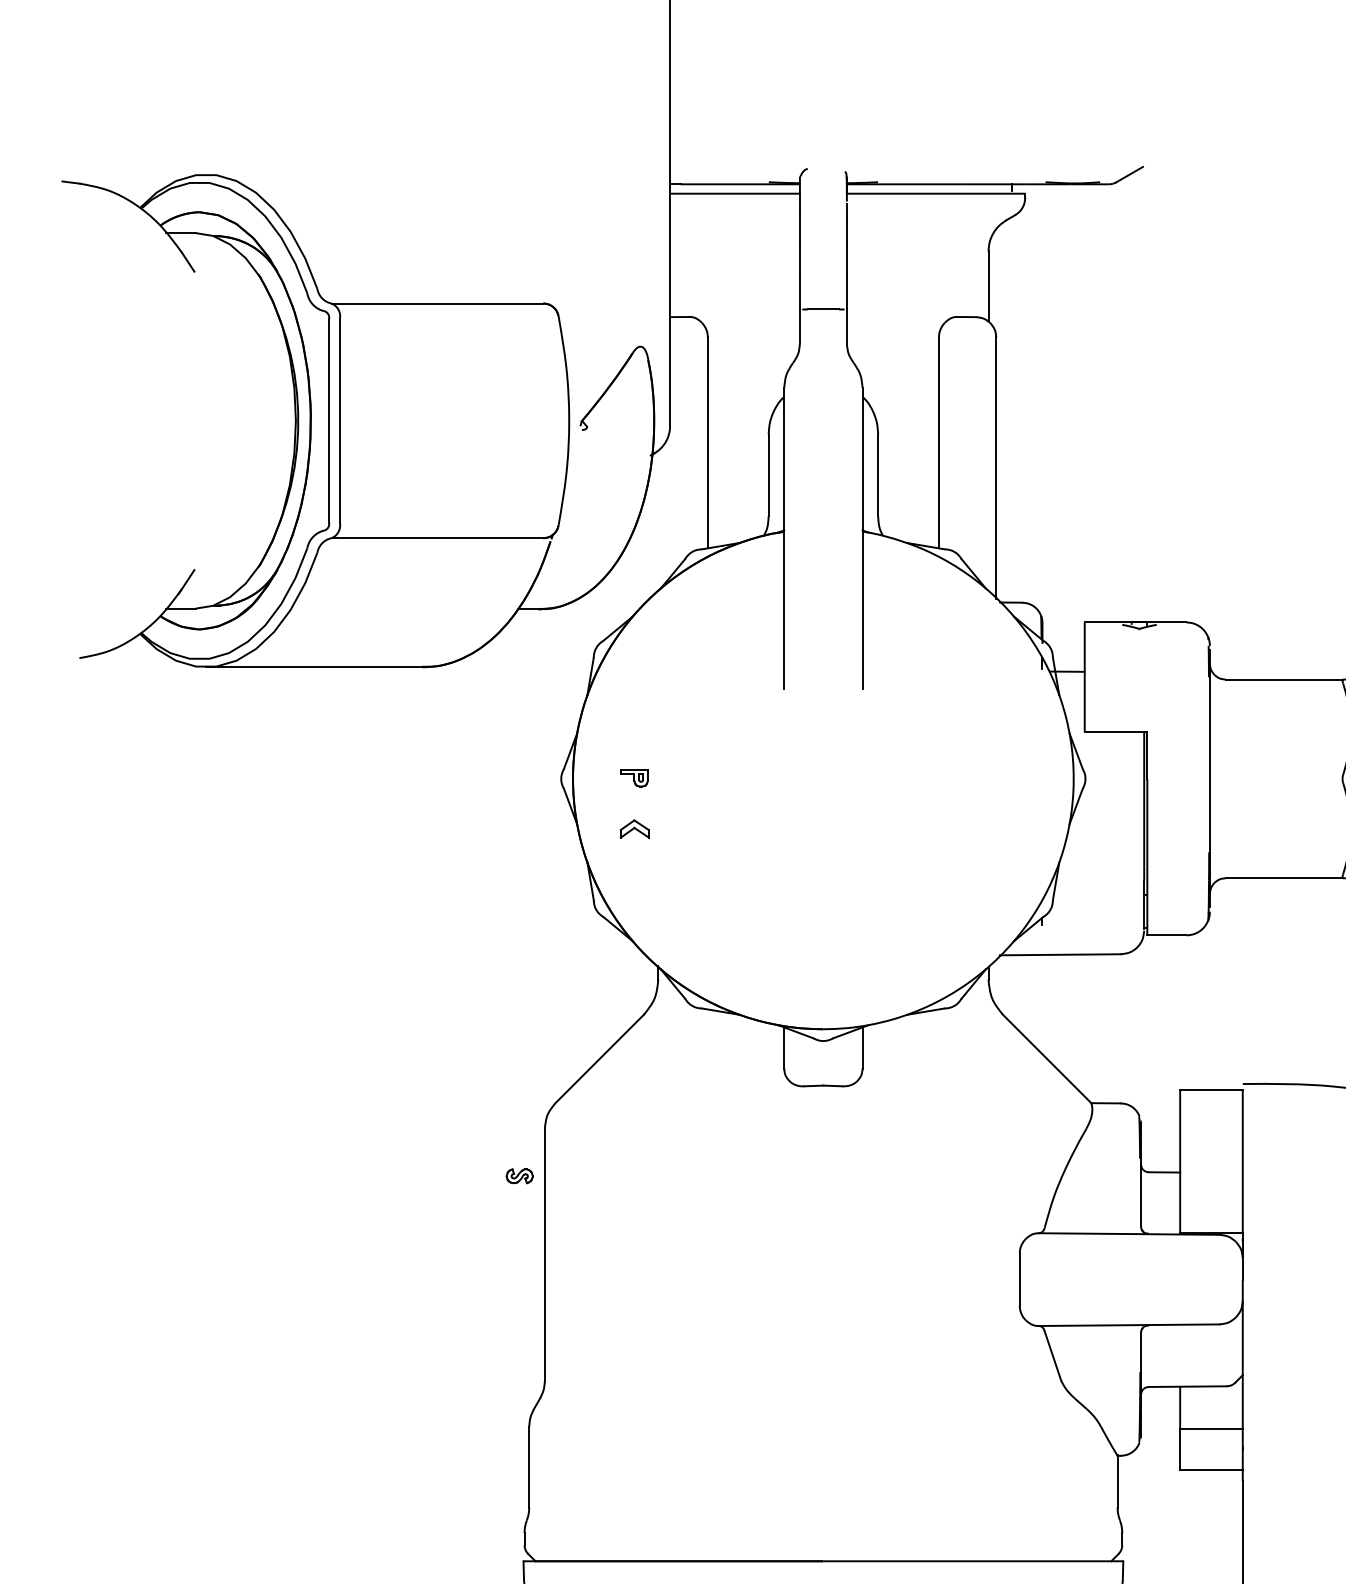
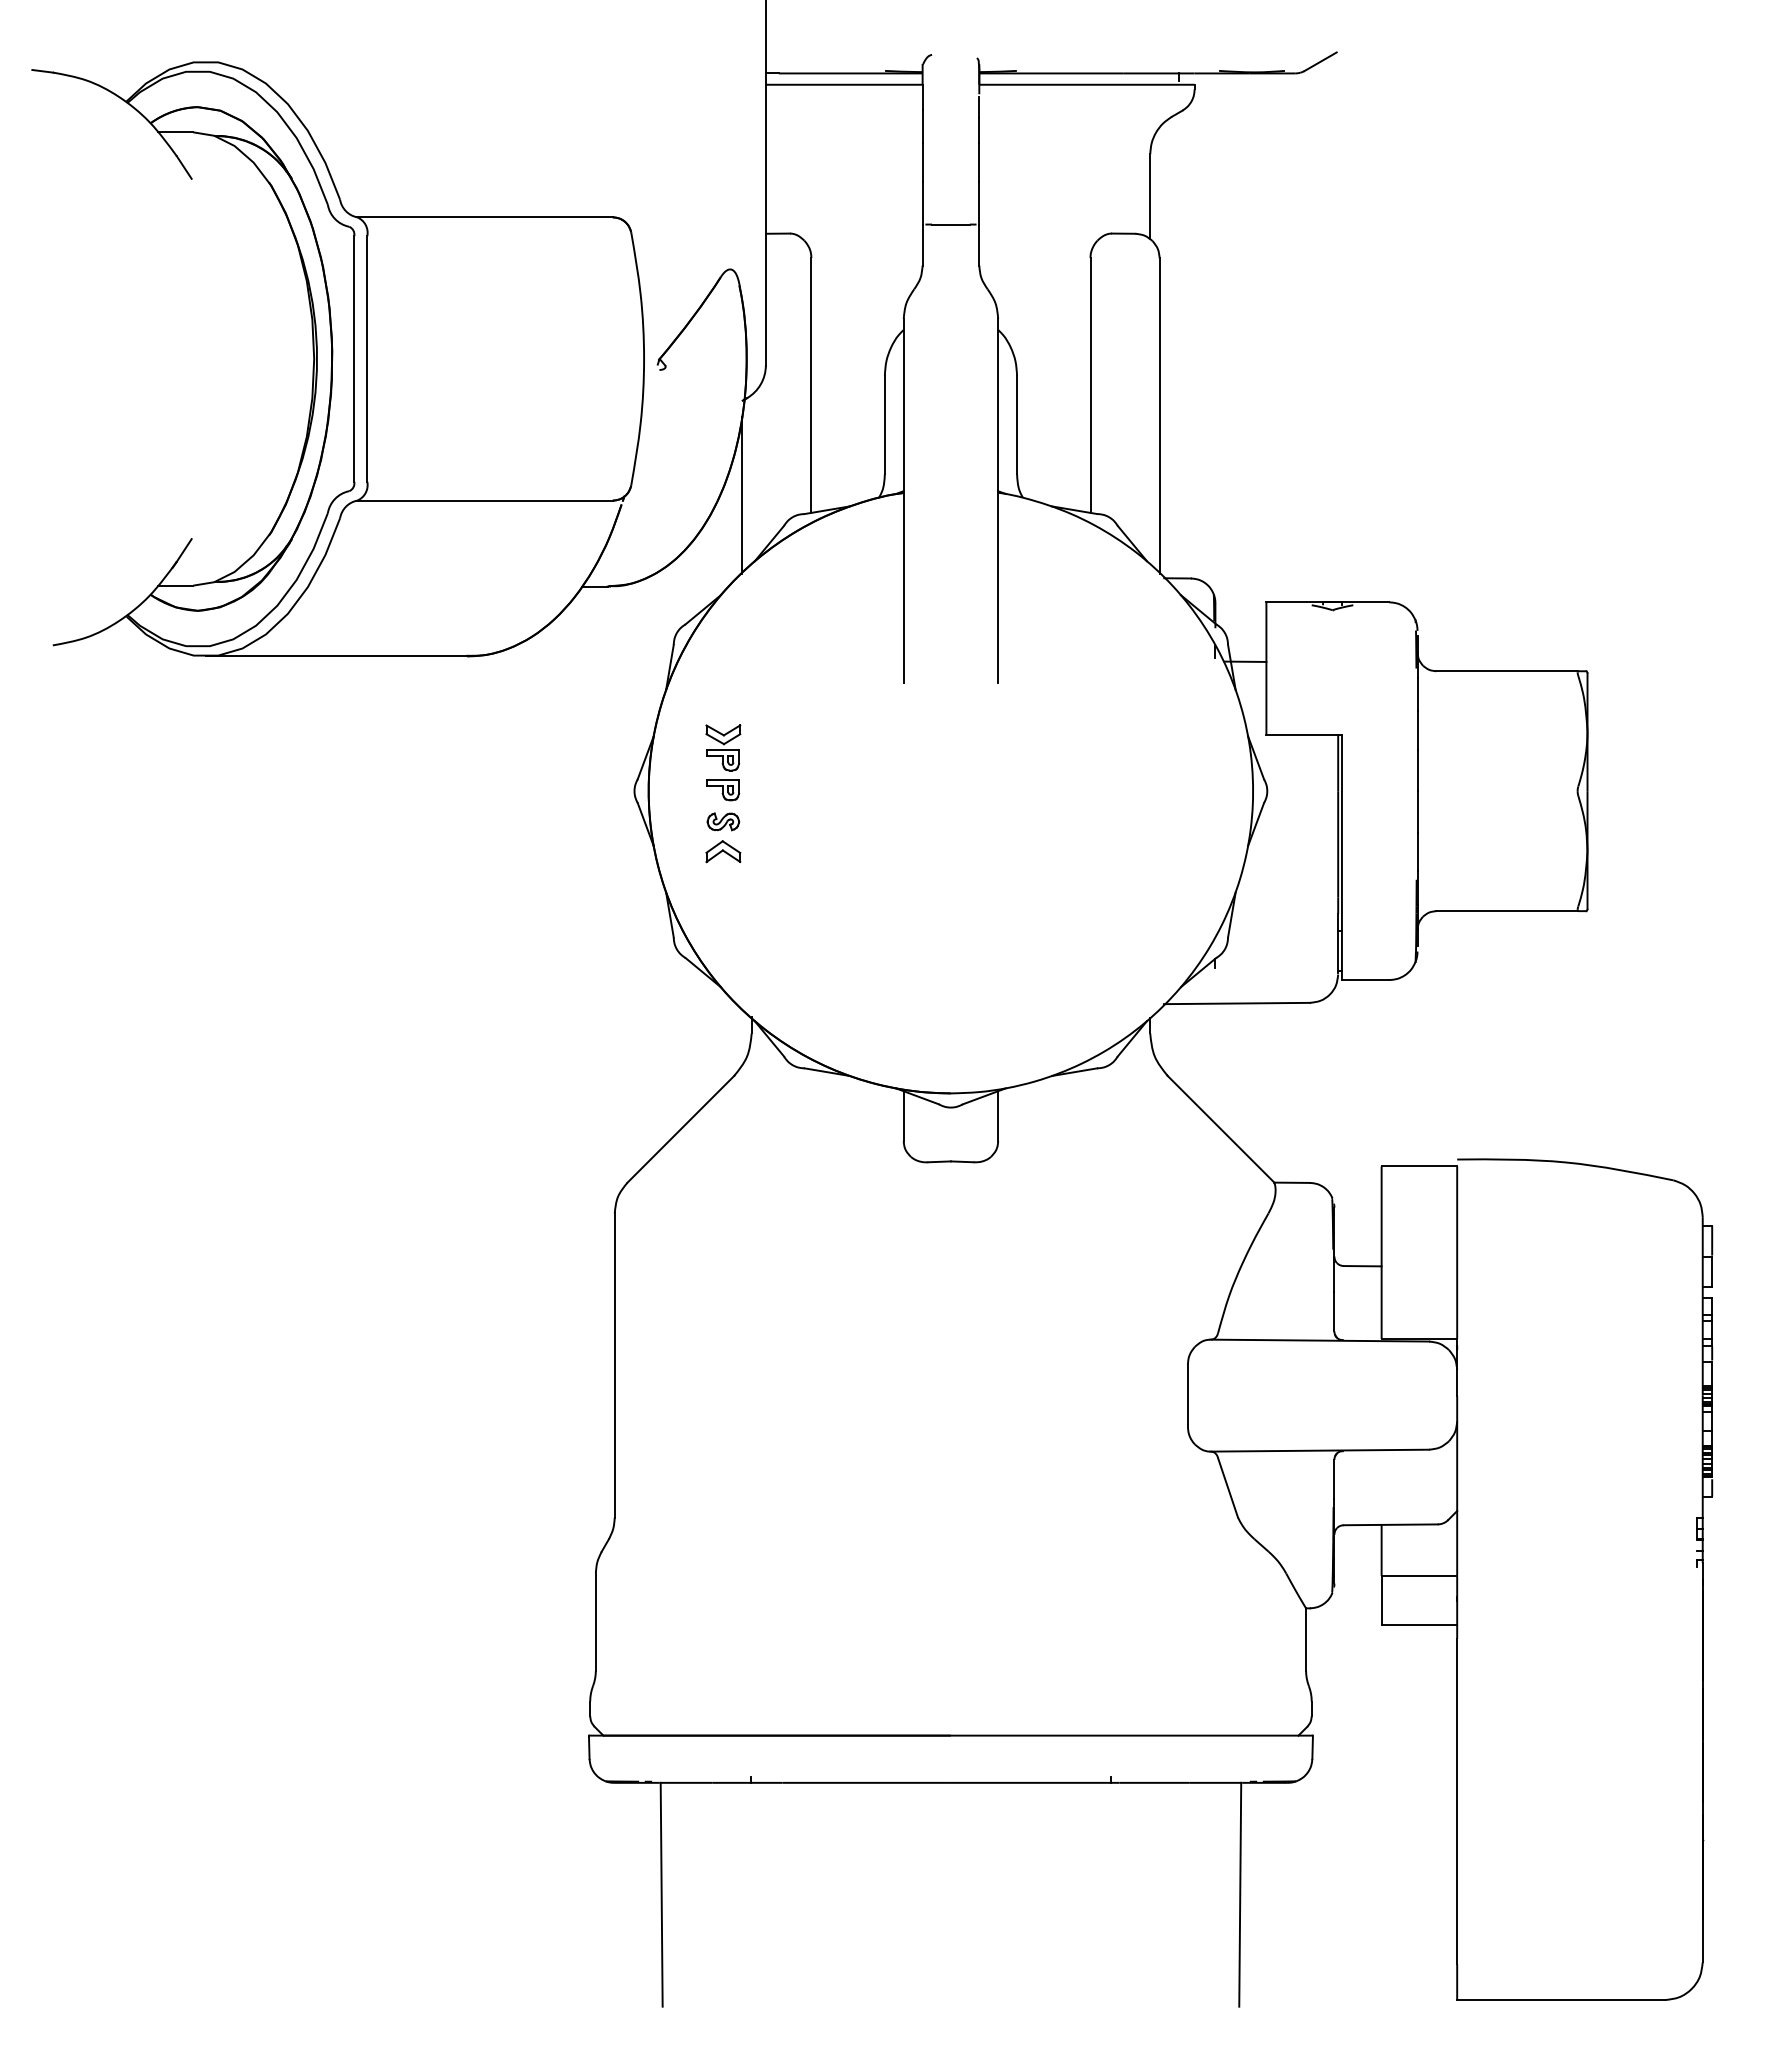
line: (650, 533) -> (742, 494), added
part: (634, 742) -> (723, 747), added
part: (519, 1175) -> (723, 821), moved

